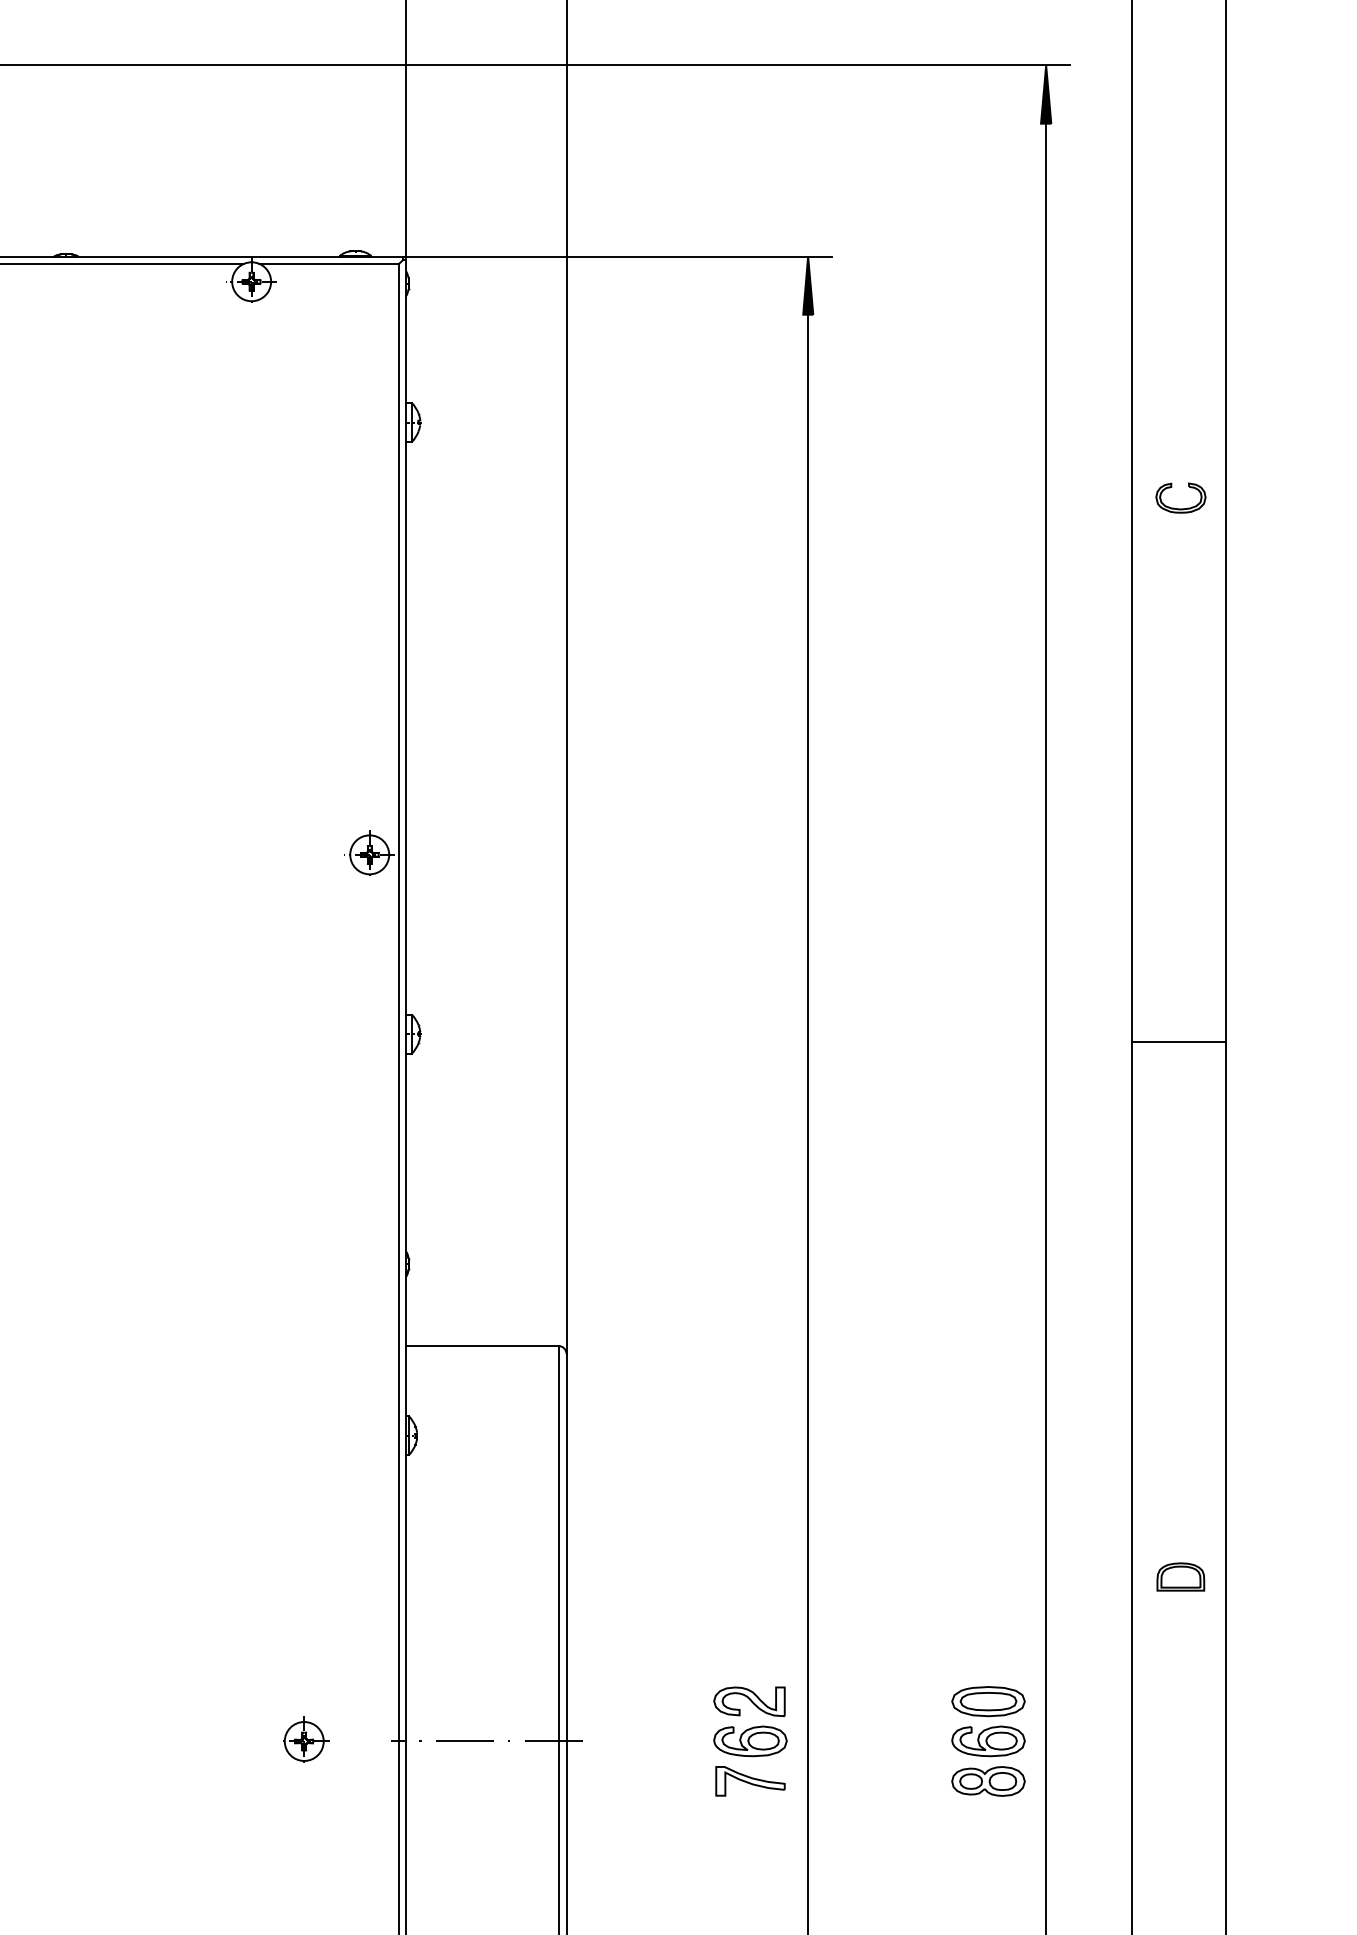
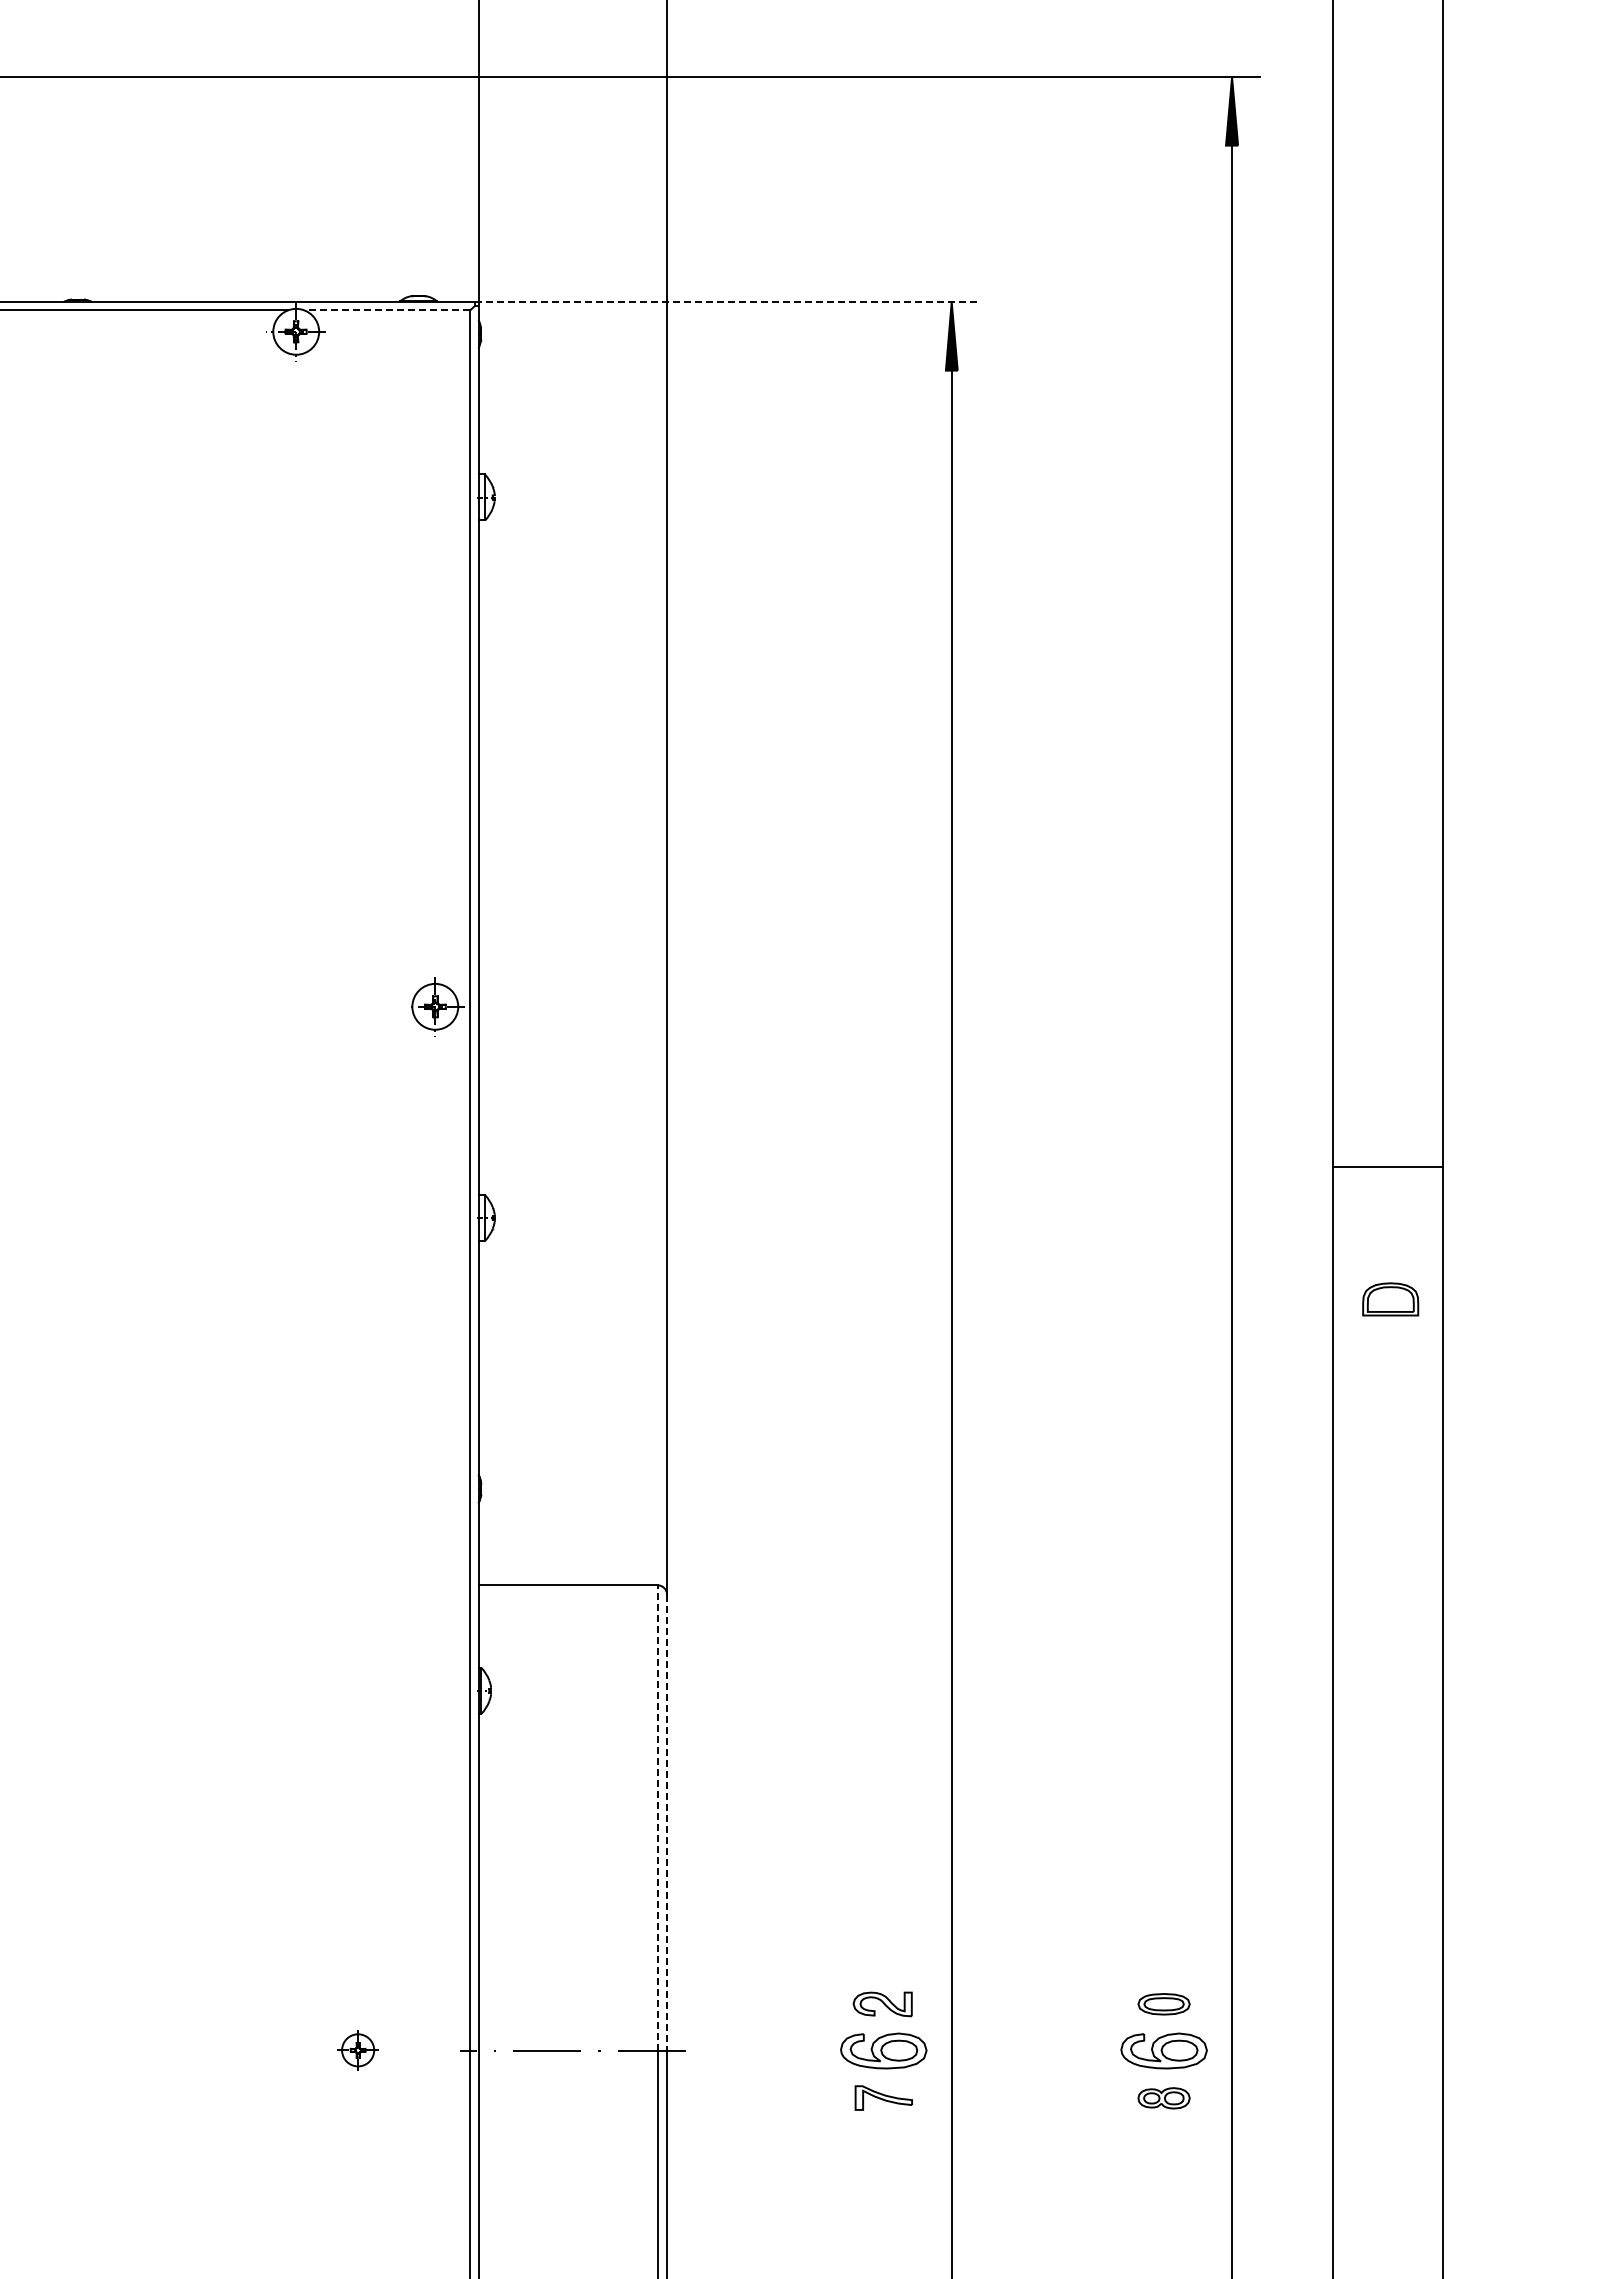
line: (617, 256) -> (727, 302), solid -> dashed
line: (329, 263) -> (387, 310), solid -> dashed
part: (1178, 508) -> (1388, 598), removed
line: (1178, 1041) -> (1388, 1166), moved
line: (558, 1543) -> (657, 1818), solid -> dashed
line: (566, 1548) -> (667, 1823), solid -> dashed
part: (1180, 1577) -> (1390, 1299), moved
part: (749, 1701) -> (882, 2004), size x0.7
part: (987, 1701) -> (1163, 2004), size x0.6
part: (303, 1739) -> (357, 2048), size x0.7
part: (750, 1780) -> (883, 2097), size x0.7
part: (987, 1781) -> (1163, 2098), size x0.6

